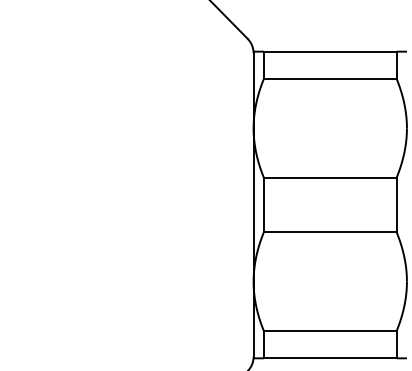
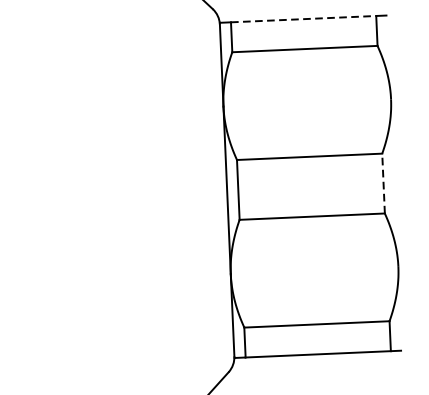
line: (330, 51) -> (303, 18), solid -> dashed
line: (396, 204) -> (383, 183), solid -> dashed

